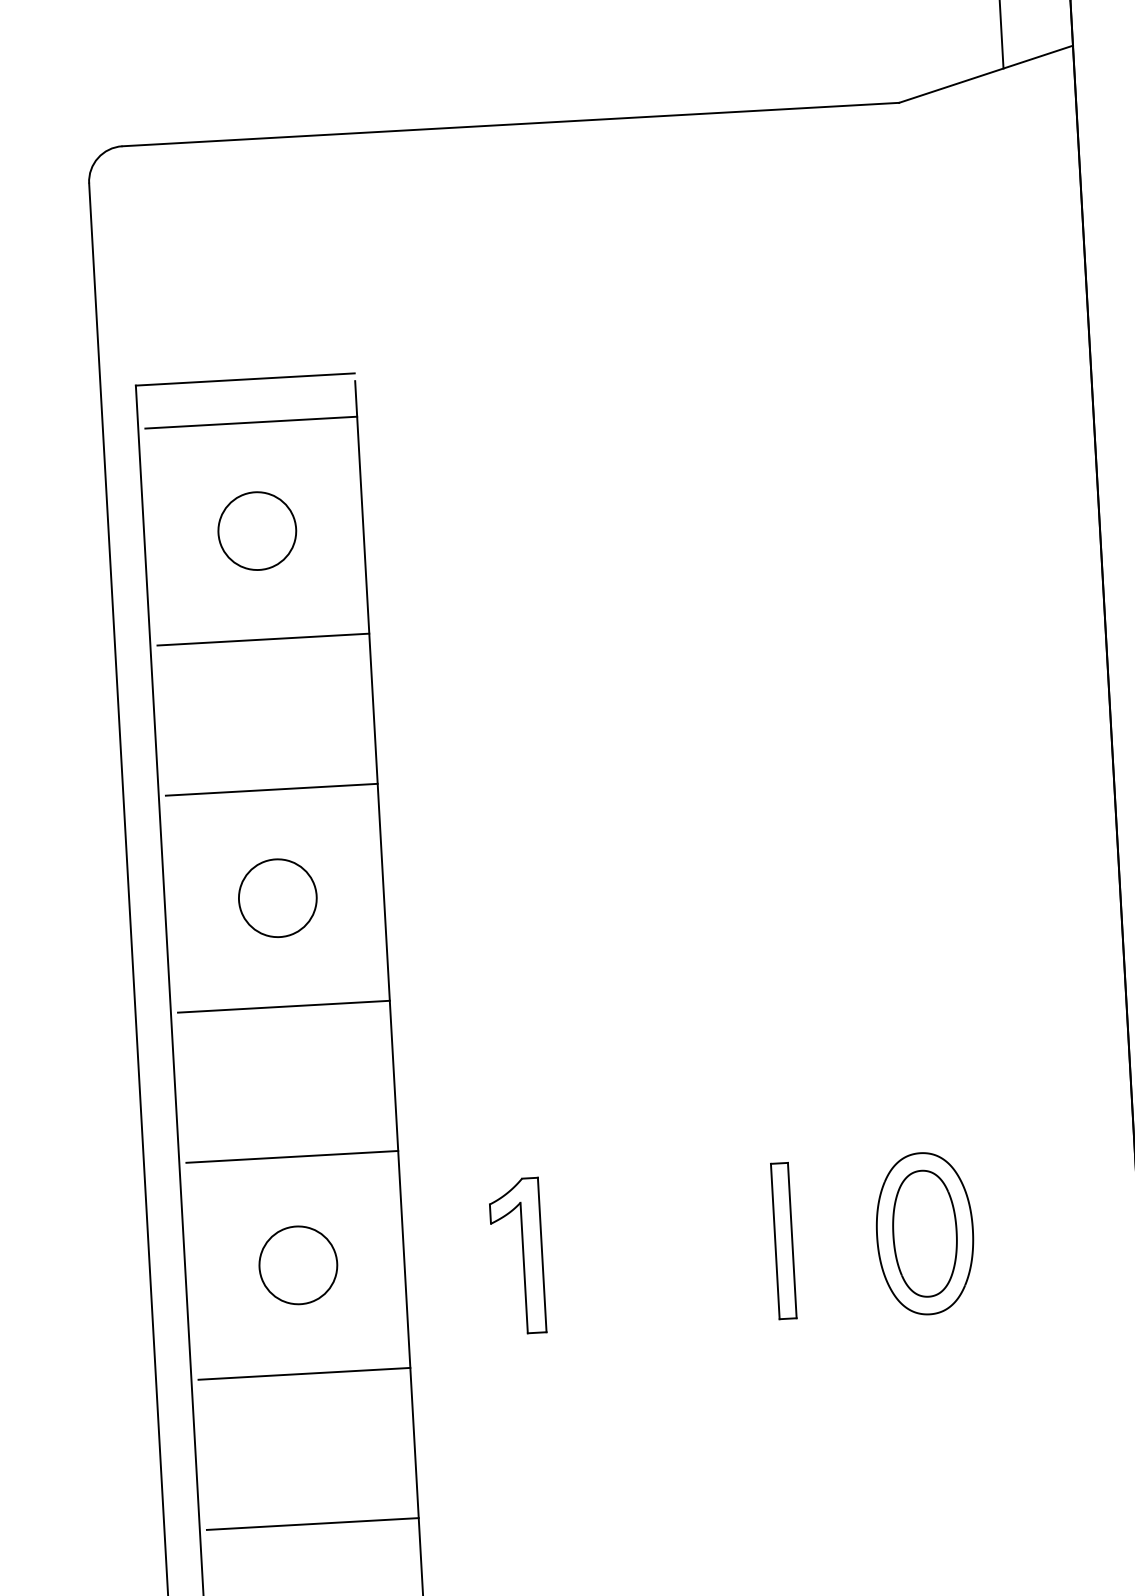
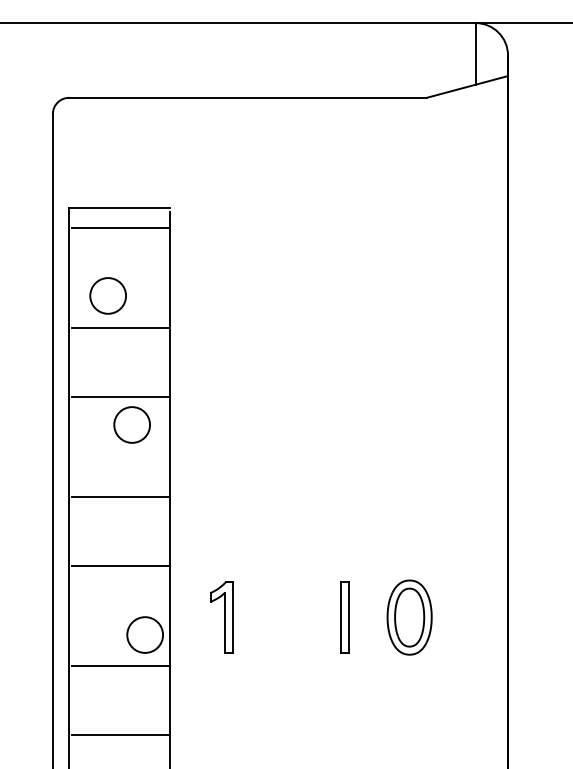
circle: (255, 530) -> (107, 295), moved
circle: (276, 897) -> (131, 424), moved
circle: (296, 1264) -> (144, 634), moved

